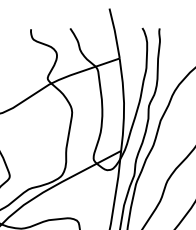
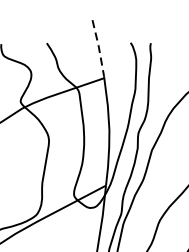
line: (115, 33) -> (99, 49), solid -> dashed

